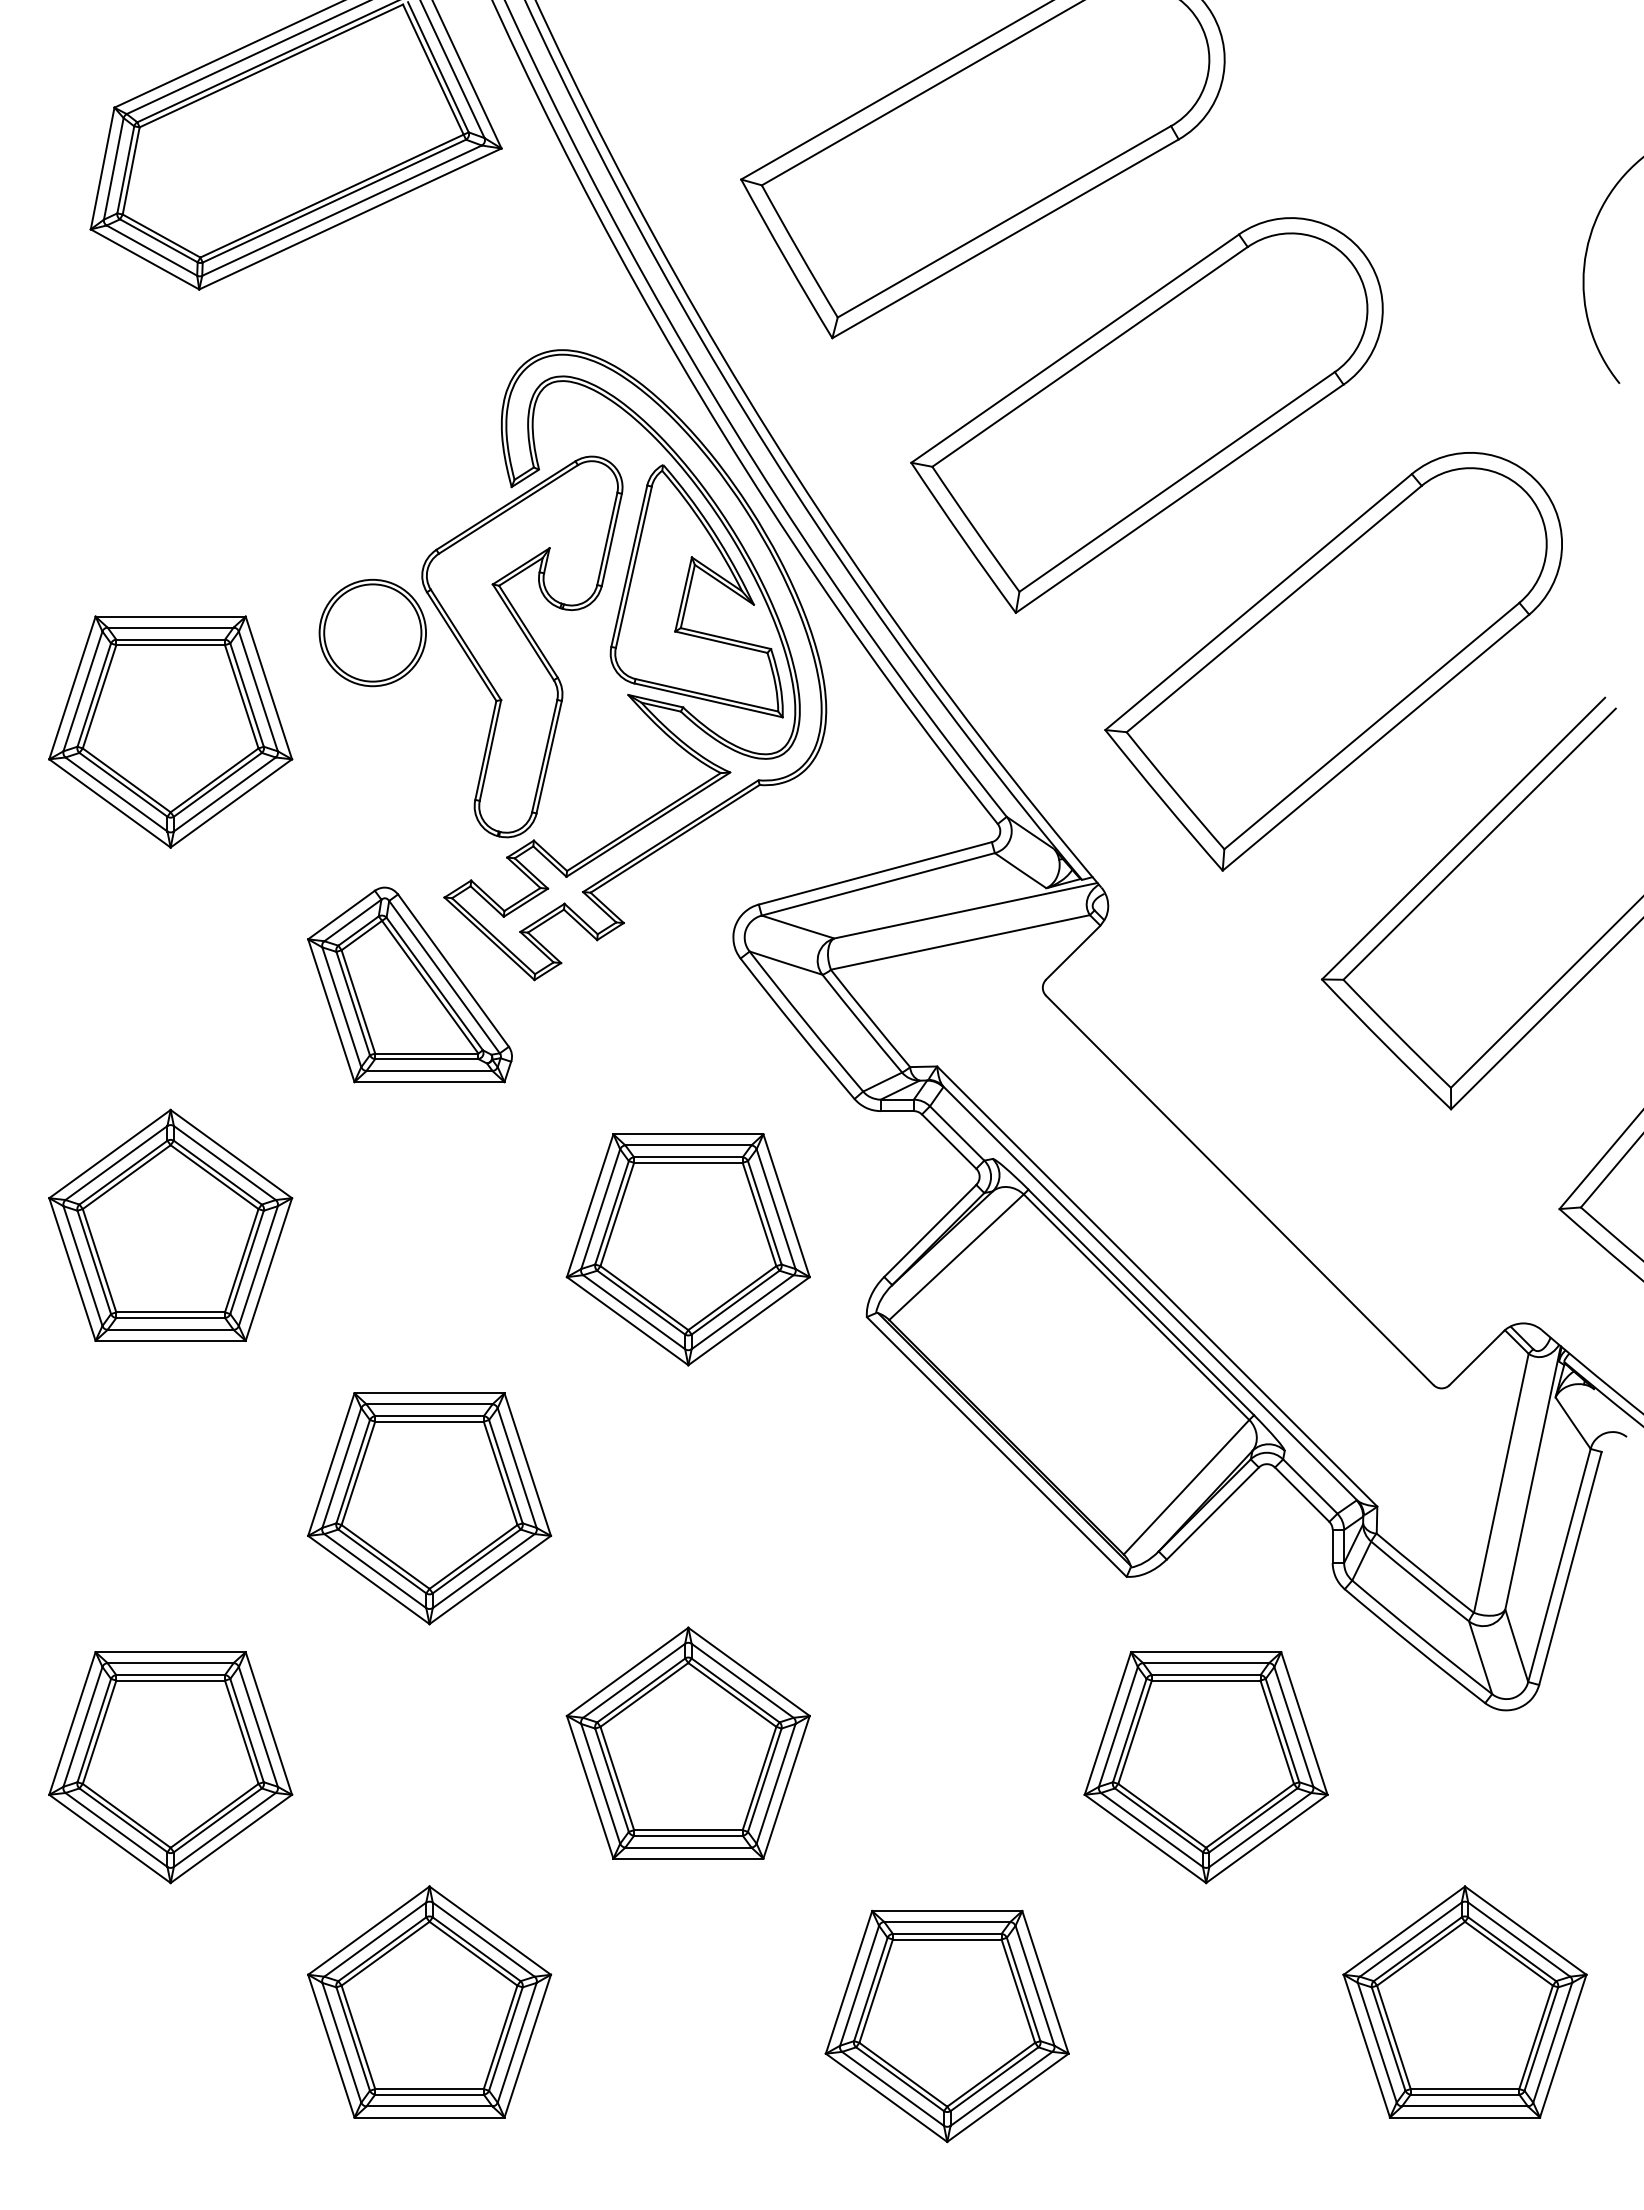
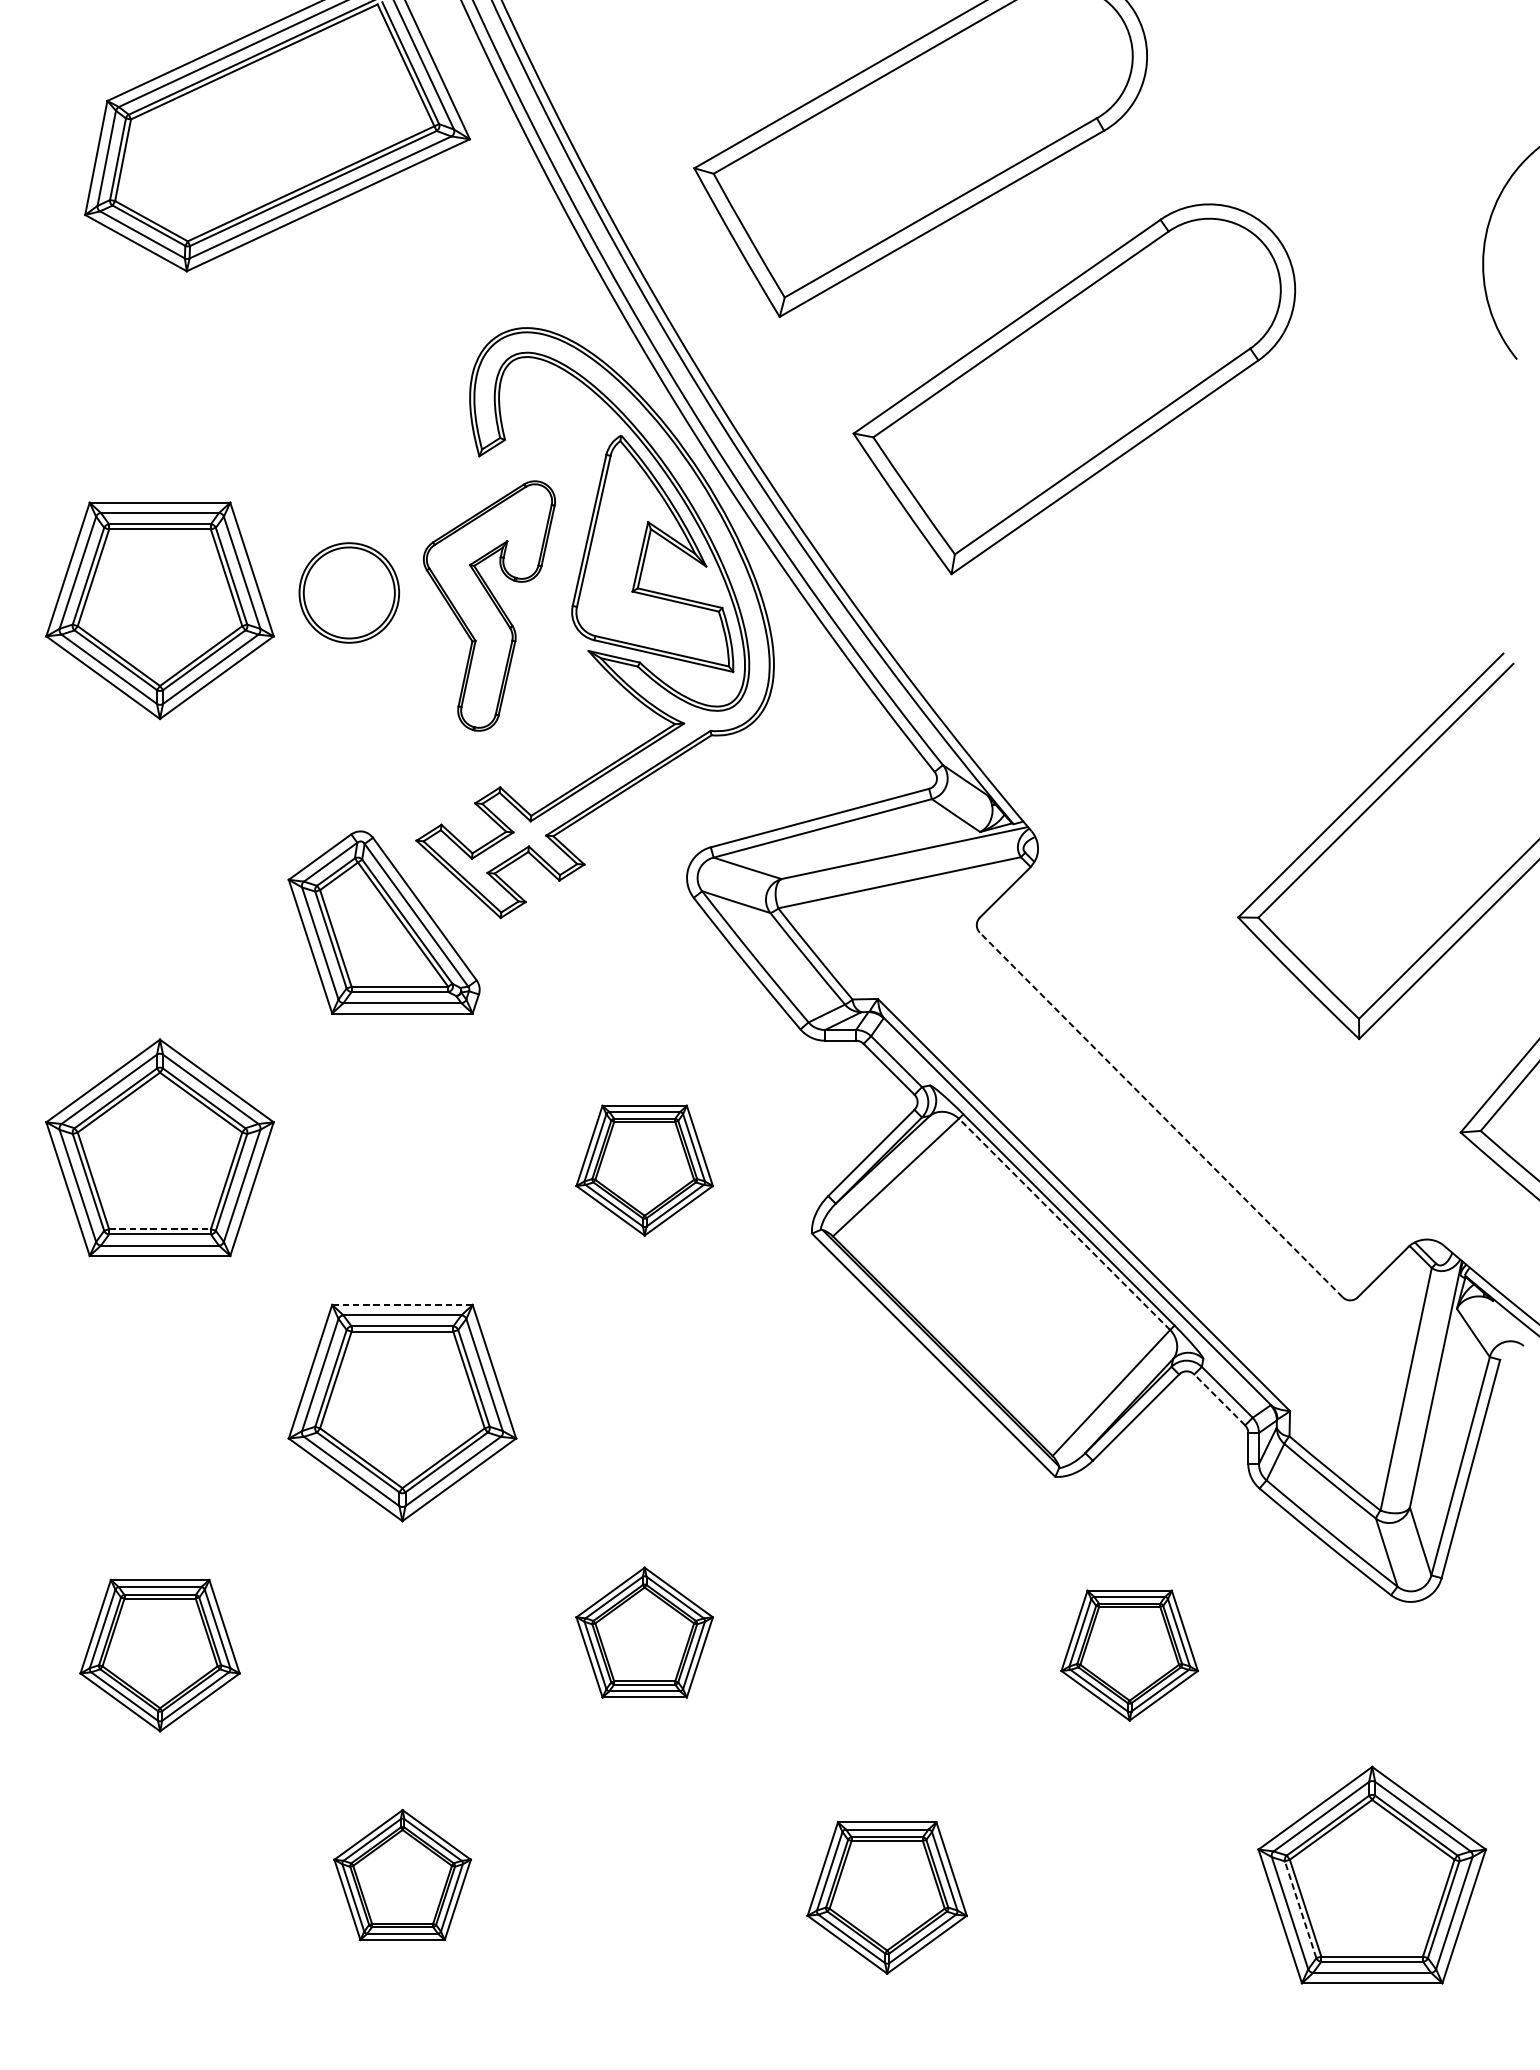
part: (522, 646) -> (489, 605), size x0.7
part: (1333, 661) -> (1249, 619), removed
part: (170, 731) -> (159, 610), moved
line: (1239, 1190) -> (1160, 1115), solid -> dashed
part: (687, 1249) -> (644, 1170), size x0.6
line: (1136, 1306) -> (1064, 1223), solid -> dashed
line: (171, 1312) -> (160, 1229), solid -> dashed
line: (429, 1393) -> (402, 1305), solid -> dashed
line: (1301, 1494) -> (1219, 1399), solid -> dashed
part: (687, 1742) -> (644, 1632), size x0.6
part: (170, 1767) -> (159, 1655), size x0.7
part: (1205, 1767) -> (1129, 1655), size x0.6
part: (429, 2001) -> (402, 1874), size x0.6
part: (946, 2026) -> (886, 1897), size x0.7
line: (1388, 2038) -> (1300, 1909), solid -> dashed

